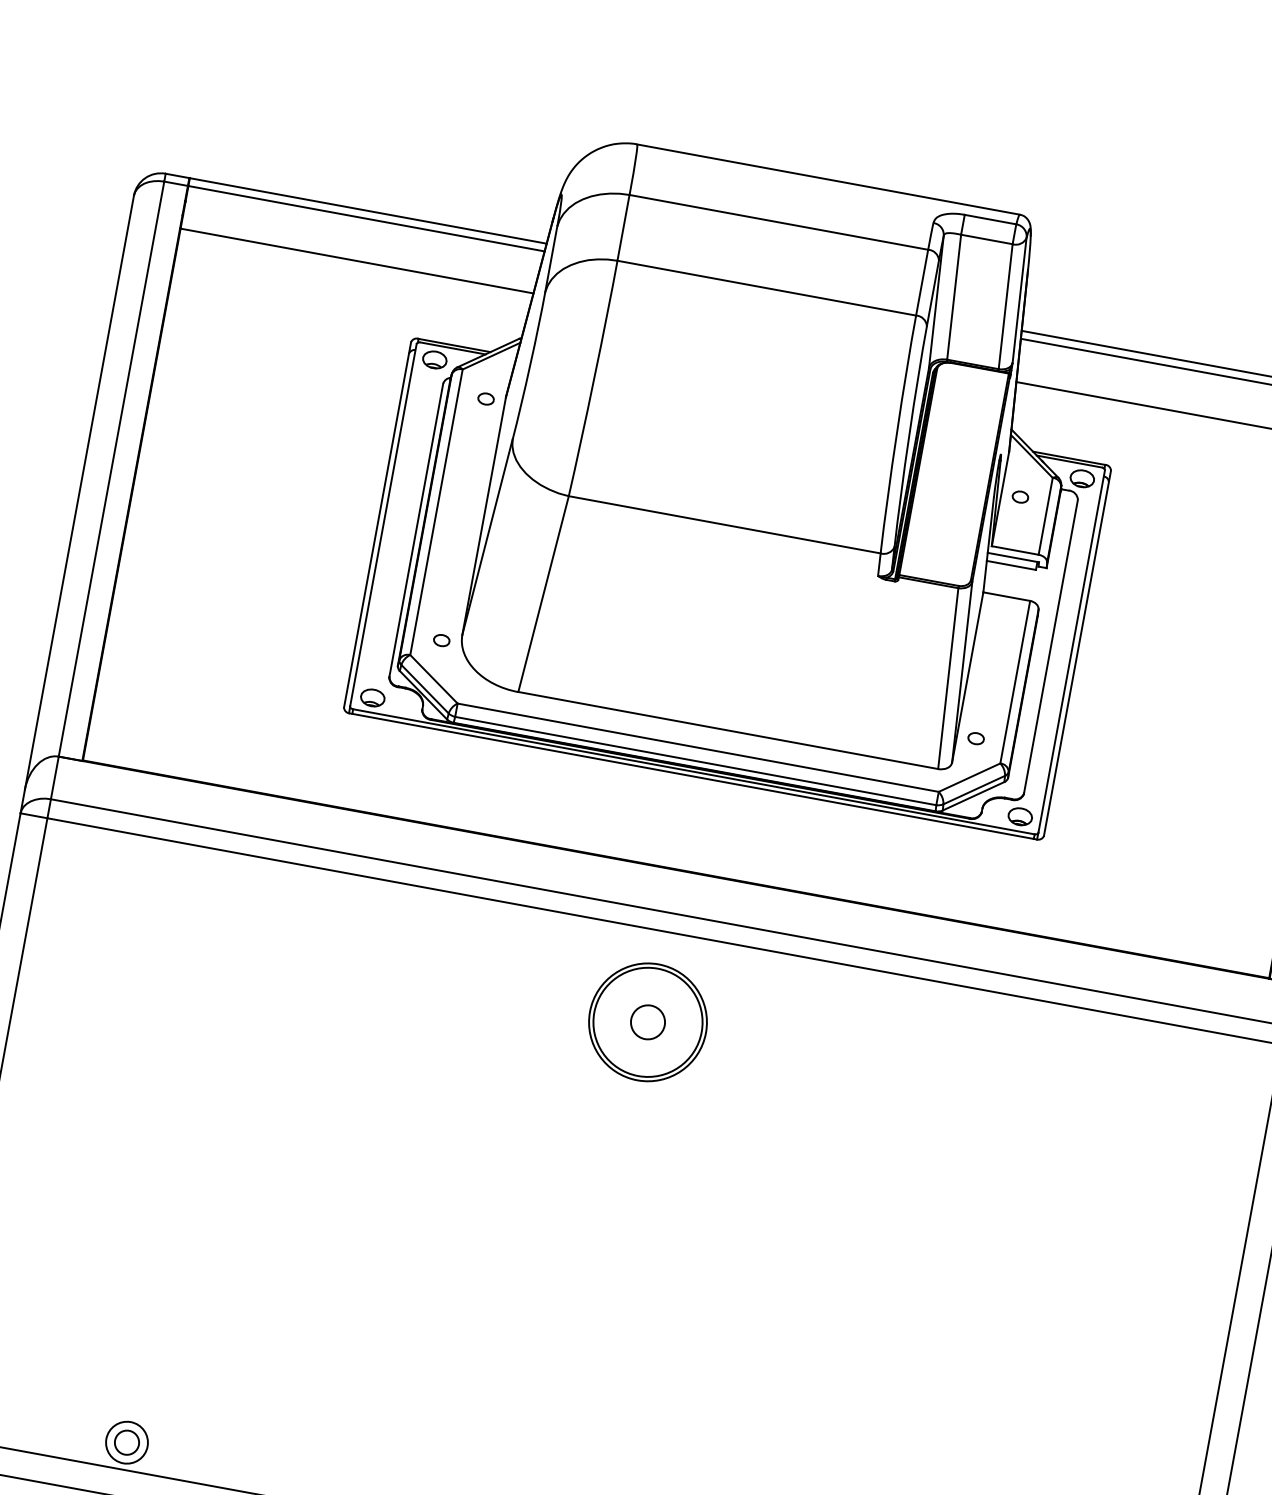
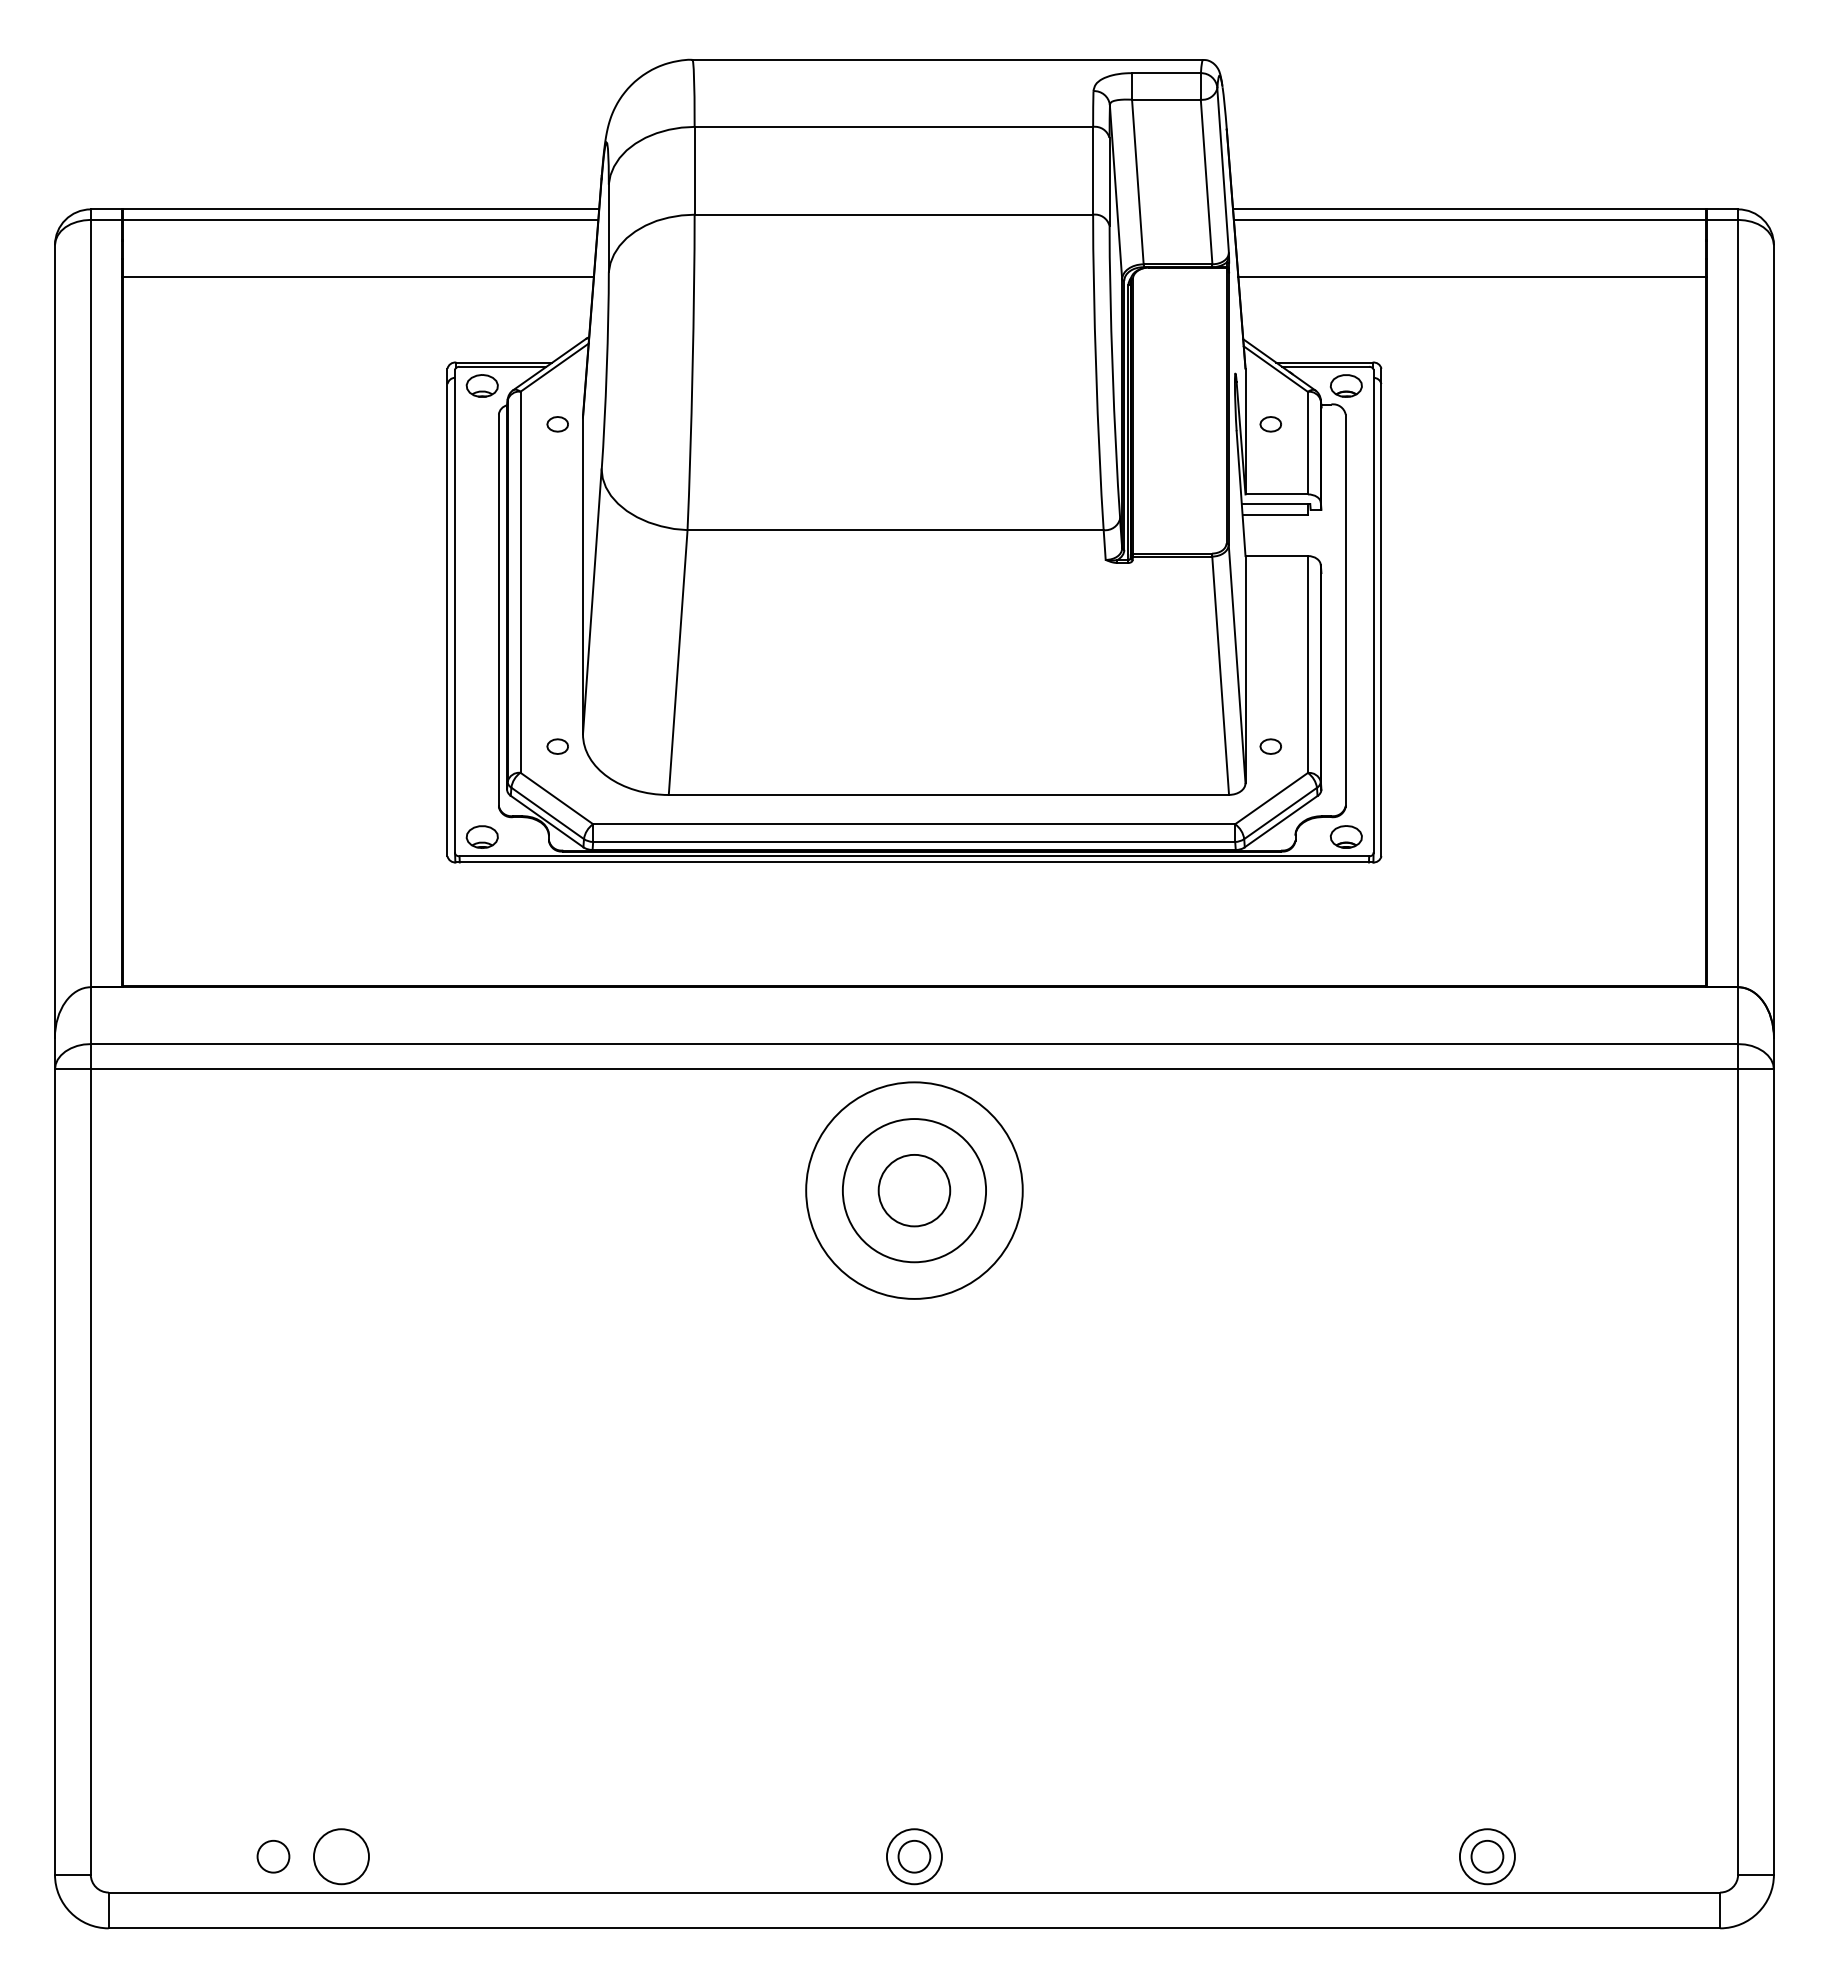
circle: (648, 1022) -> (914, 1190), size x1.4
circle: (648, 1022) -> (914, 1190), size x1.6
circle: (127, 1442) -> (273, 1856), moved

